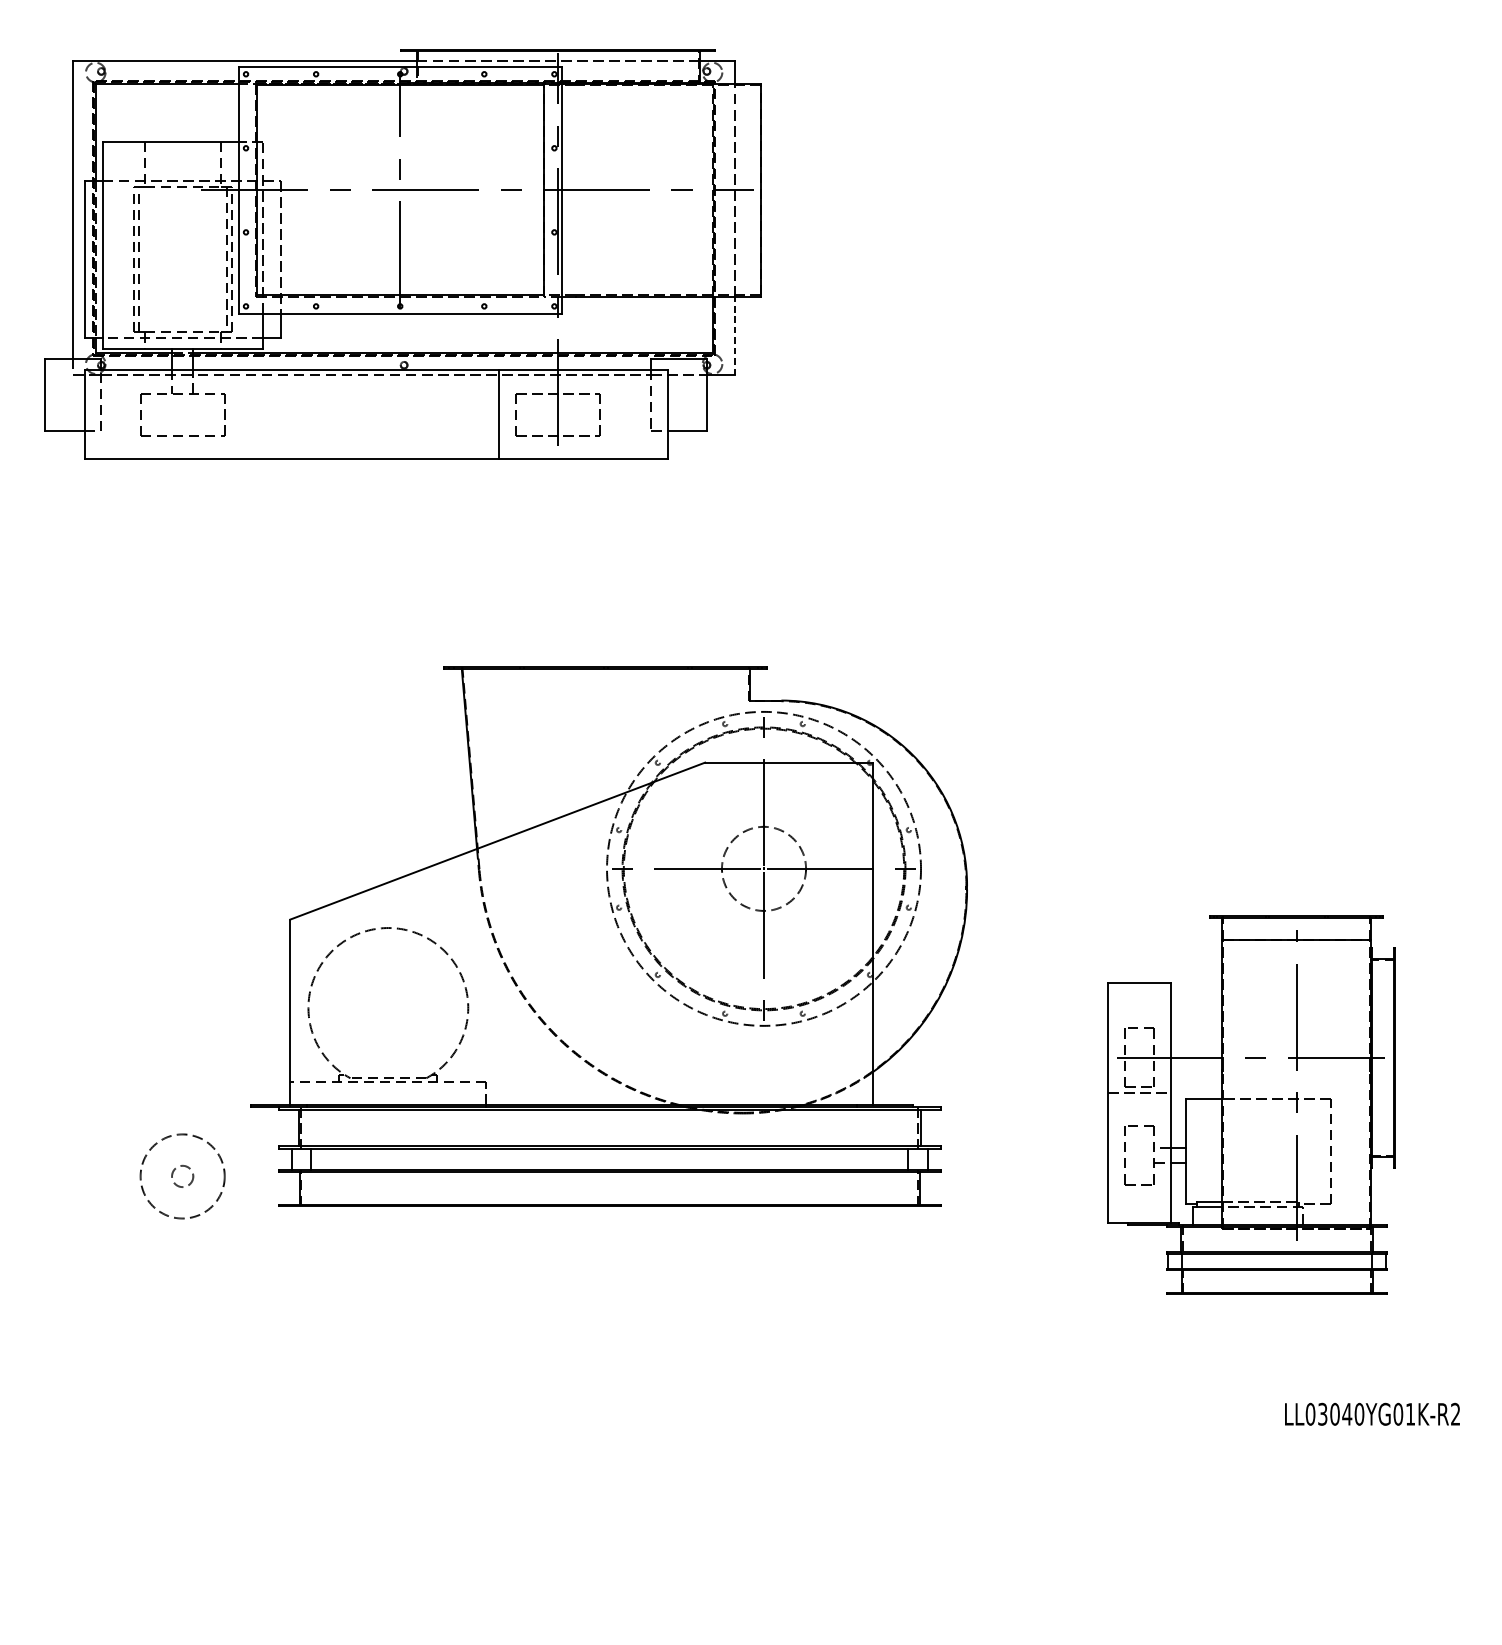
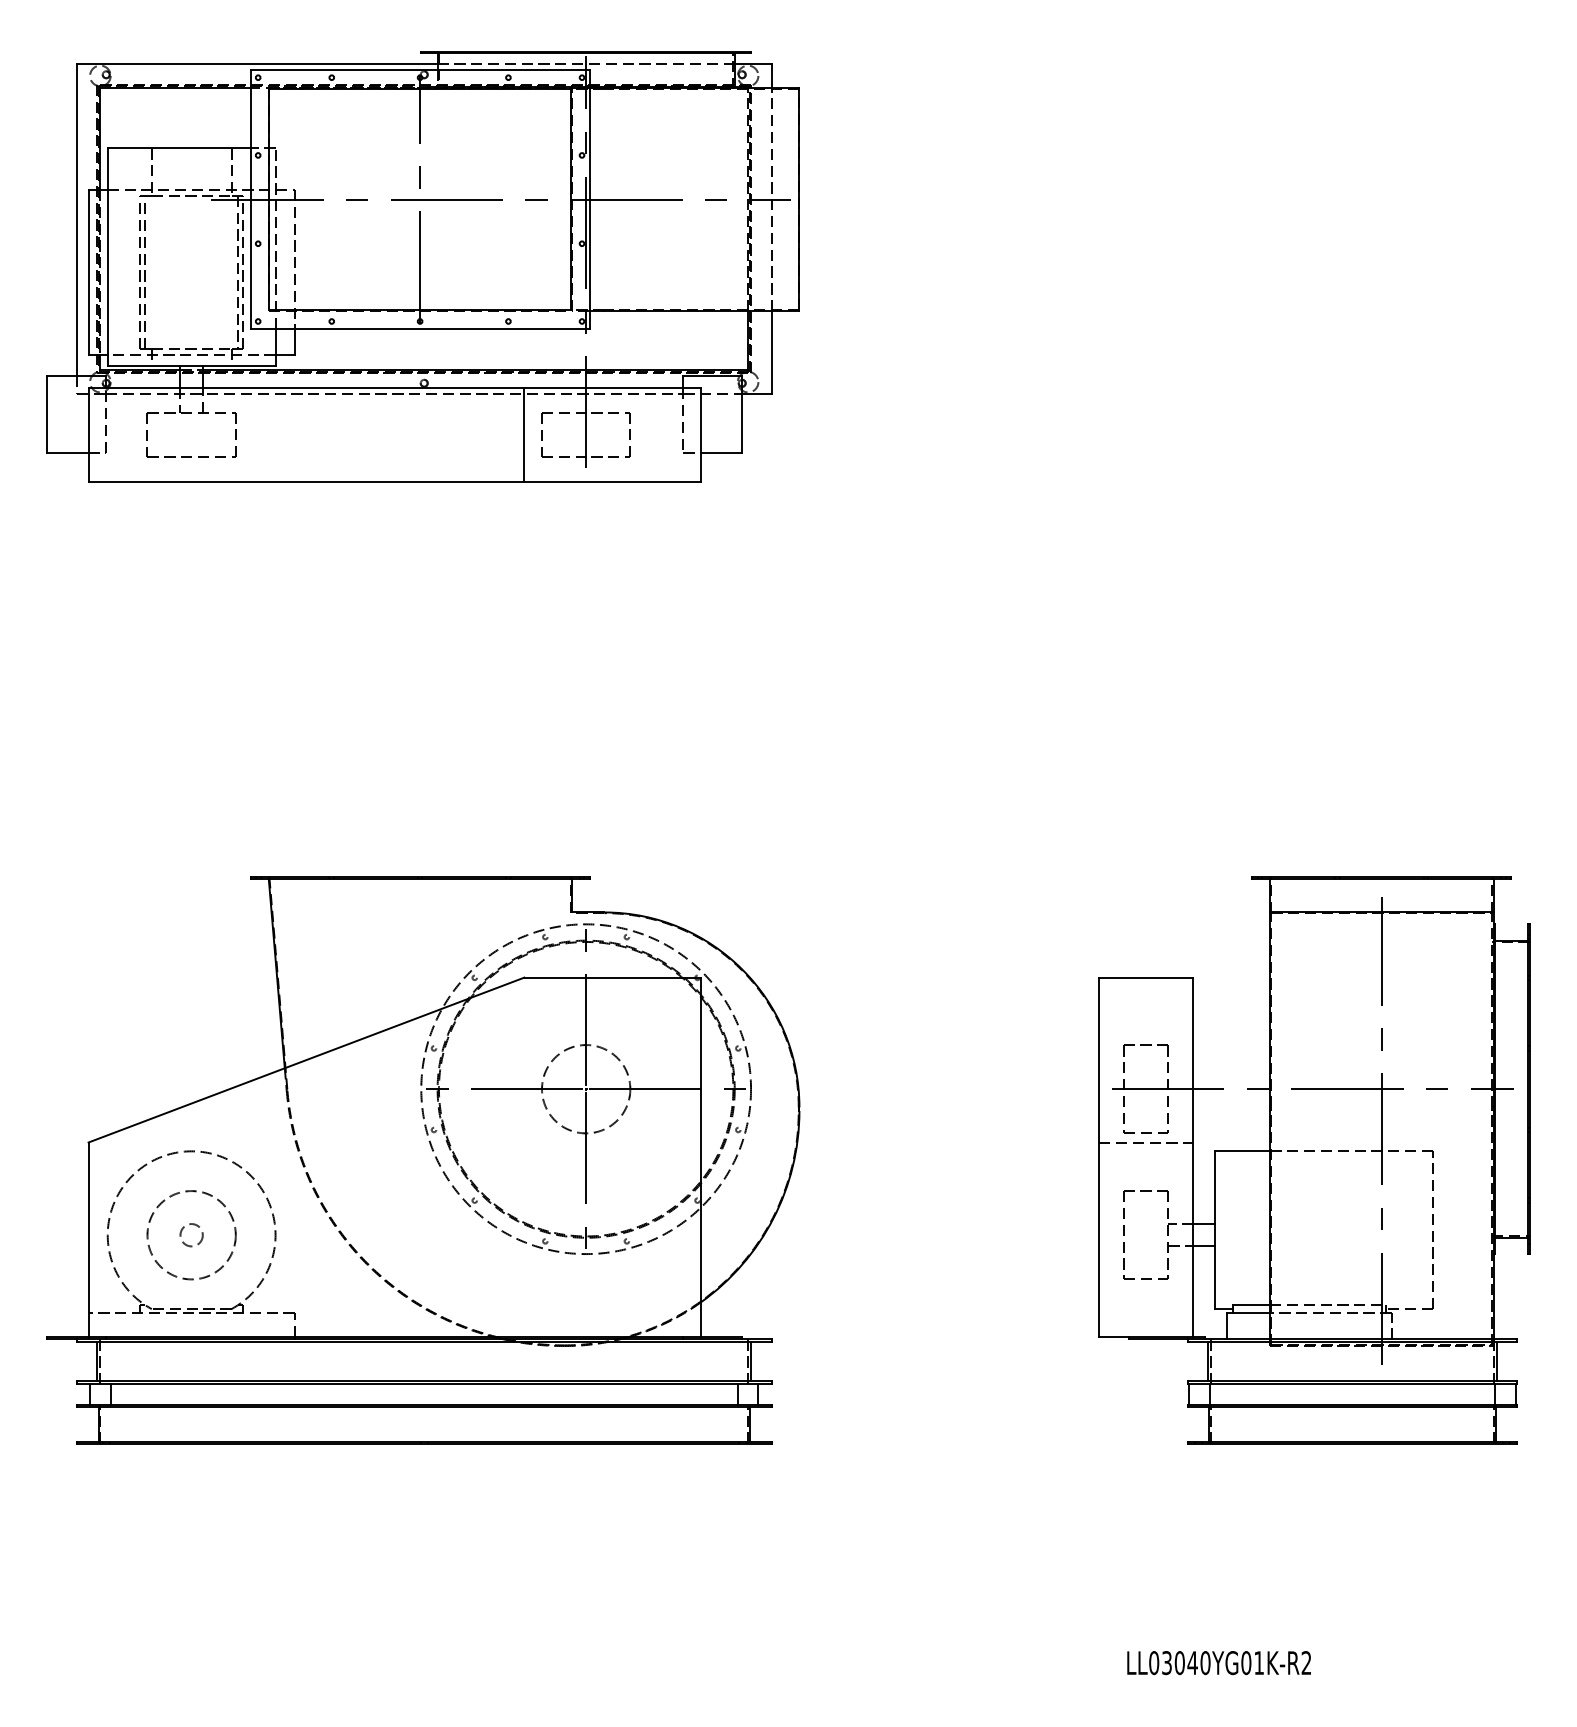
line: (734, 335) -> (771, 352), dashed -> solid
part: (609, 936) -> (423, 1160), moved
part: (1251, 1105) -> (1314, 1160), size x1.43
text: (1371, 1414) -> (1218, 1663), moved

